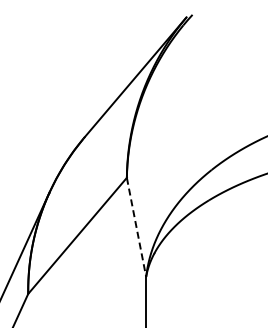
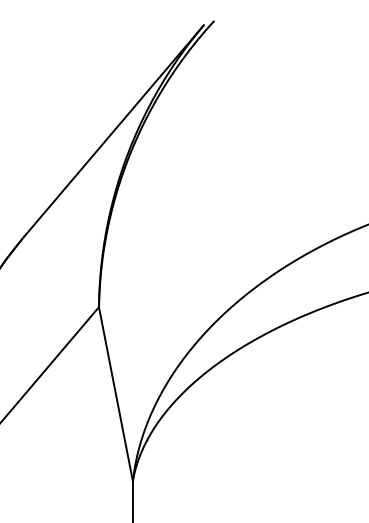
line: (136, 227) -> (115, 394), dashed -> solid

